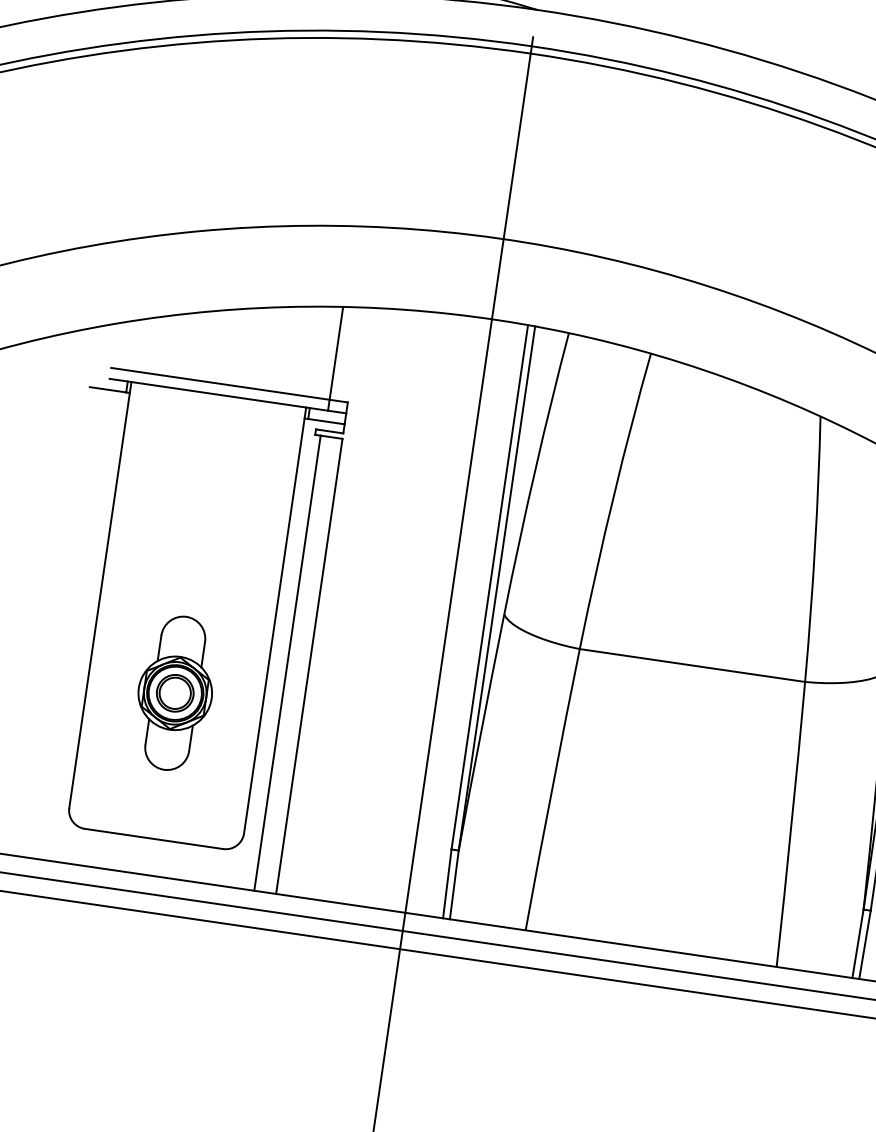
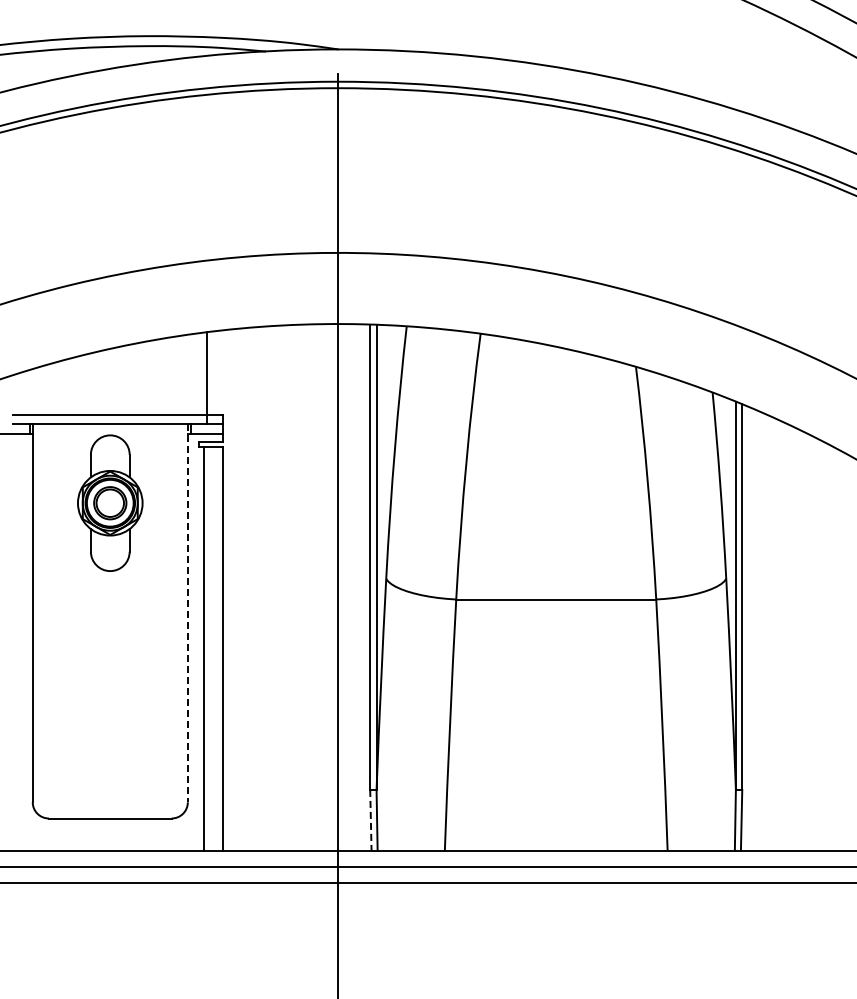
line: (274, 620) -> (187, 613), solid -> dashed
part: (175, 692) -> (110, 502), moved
line: (446, 883) -> (370, 820), solid -> dashed

